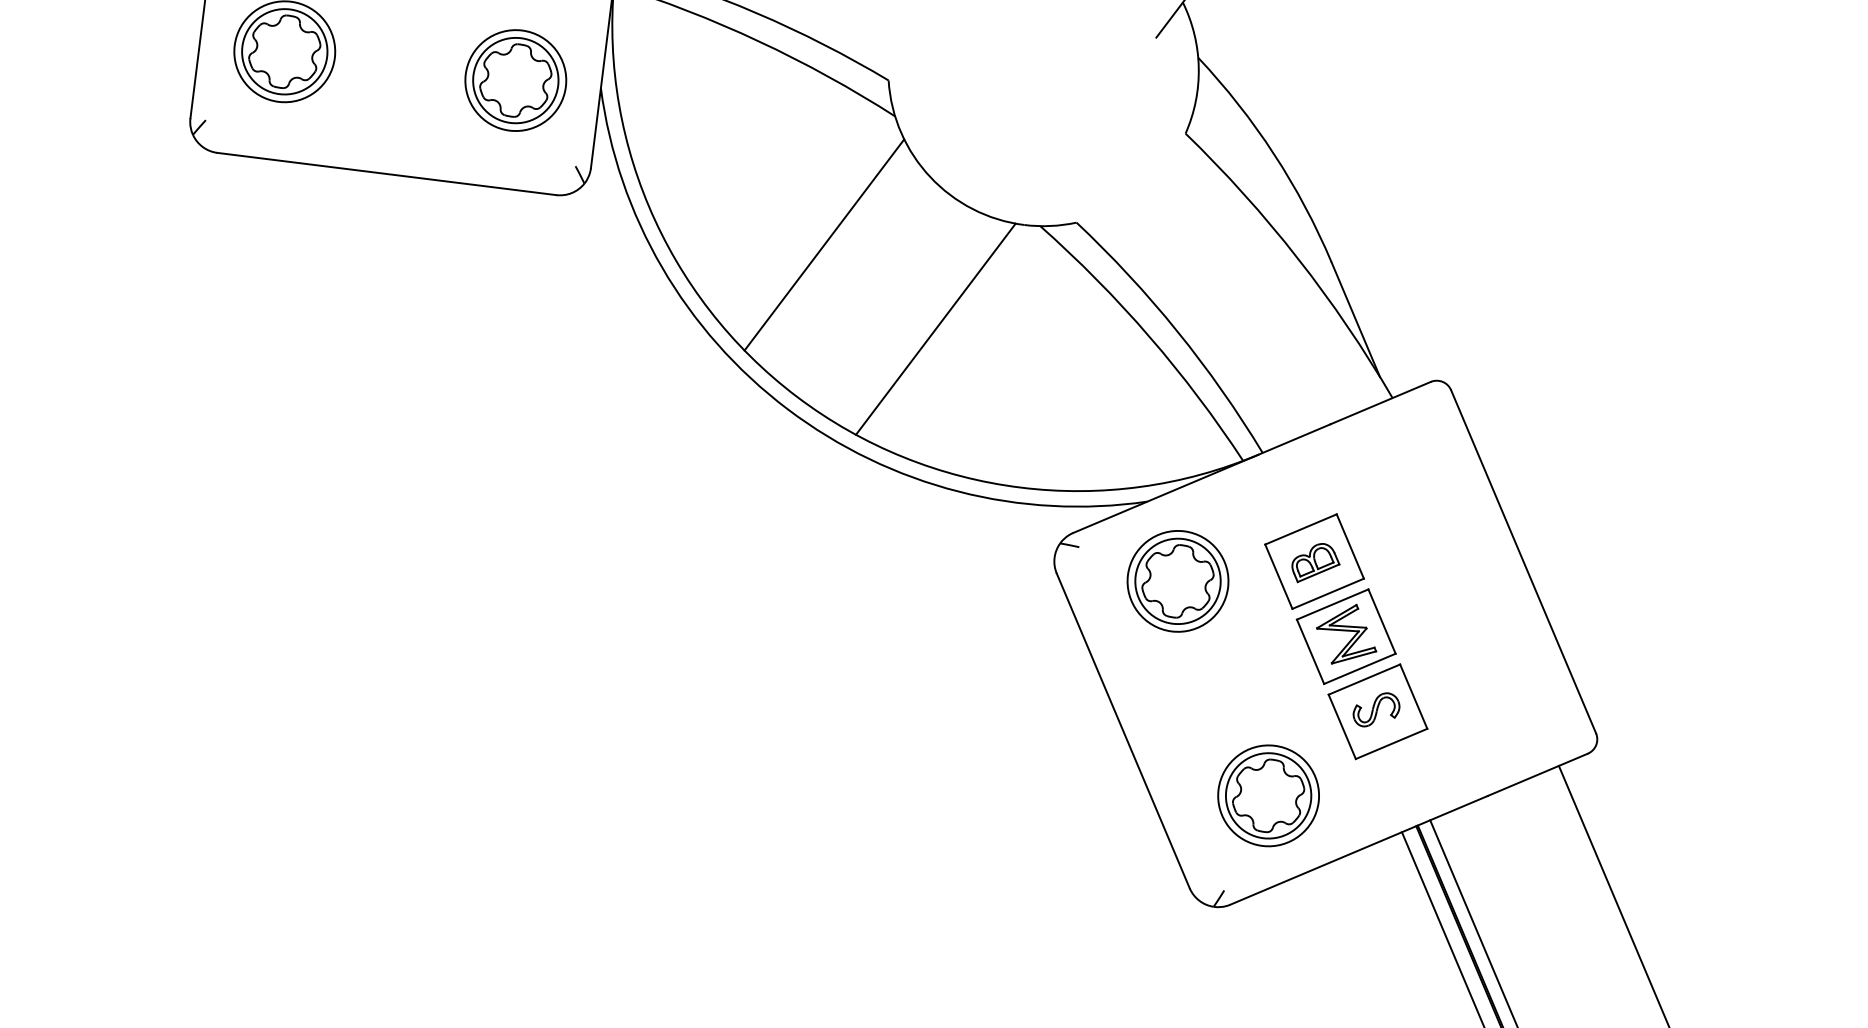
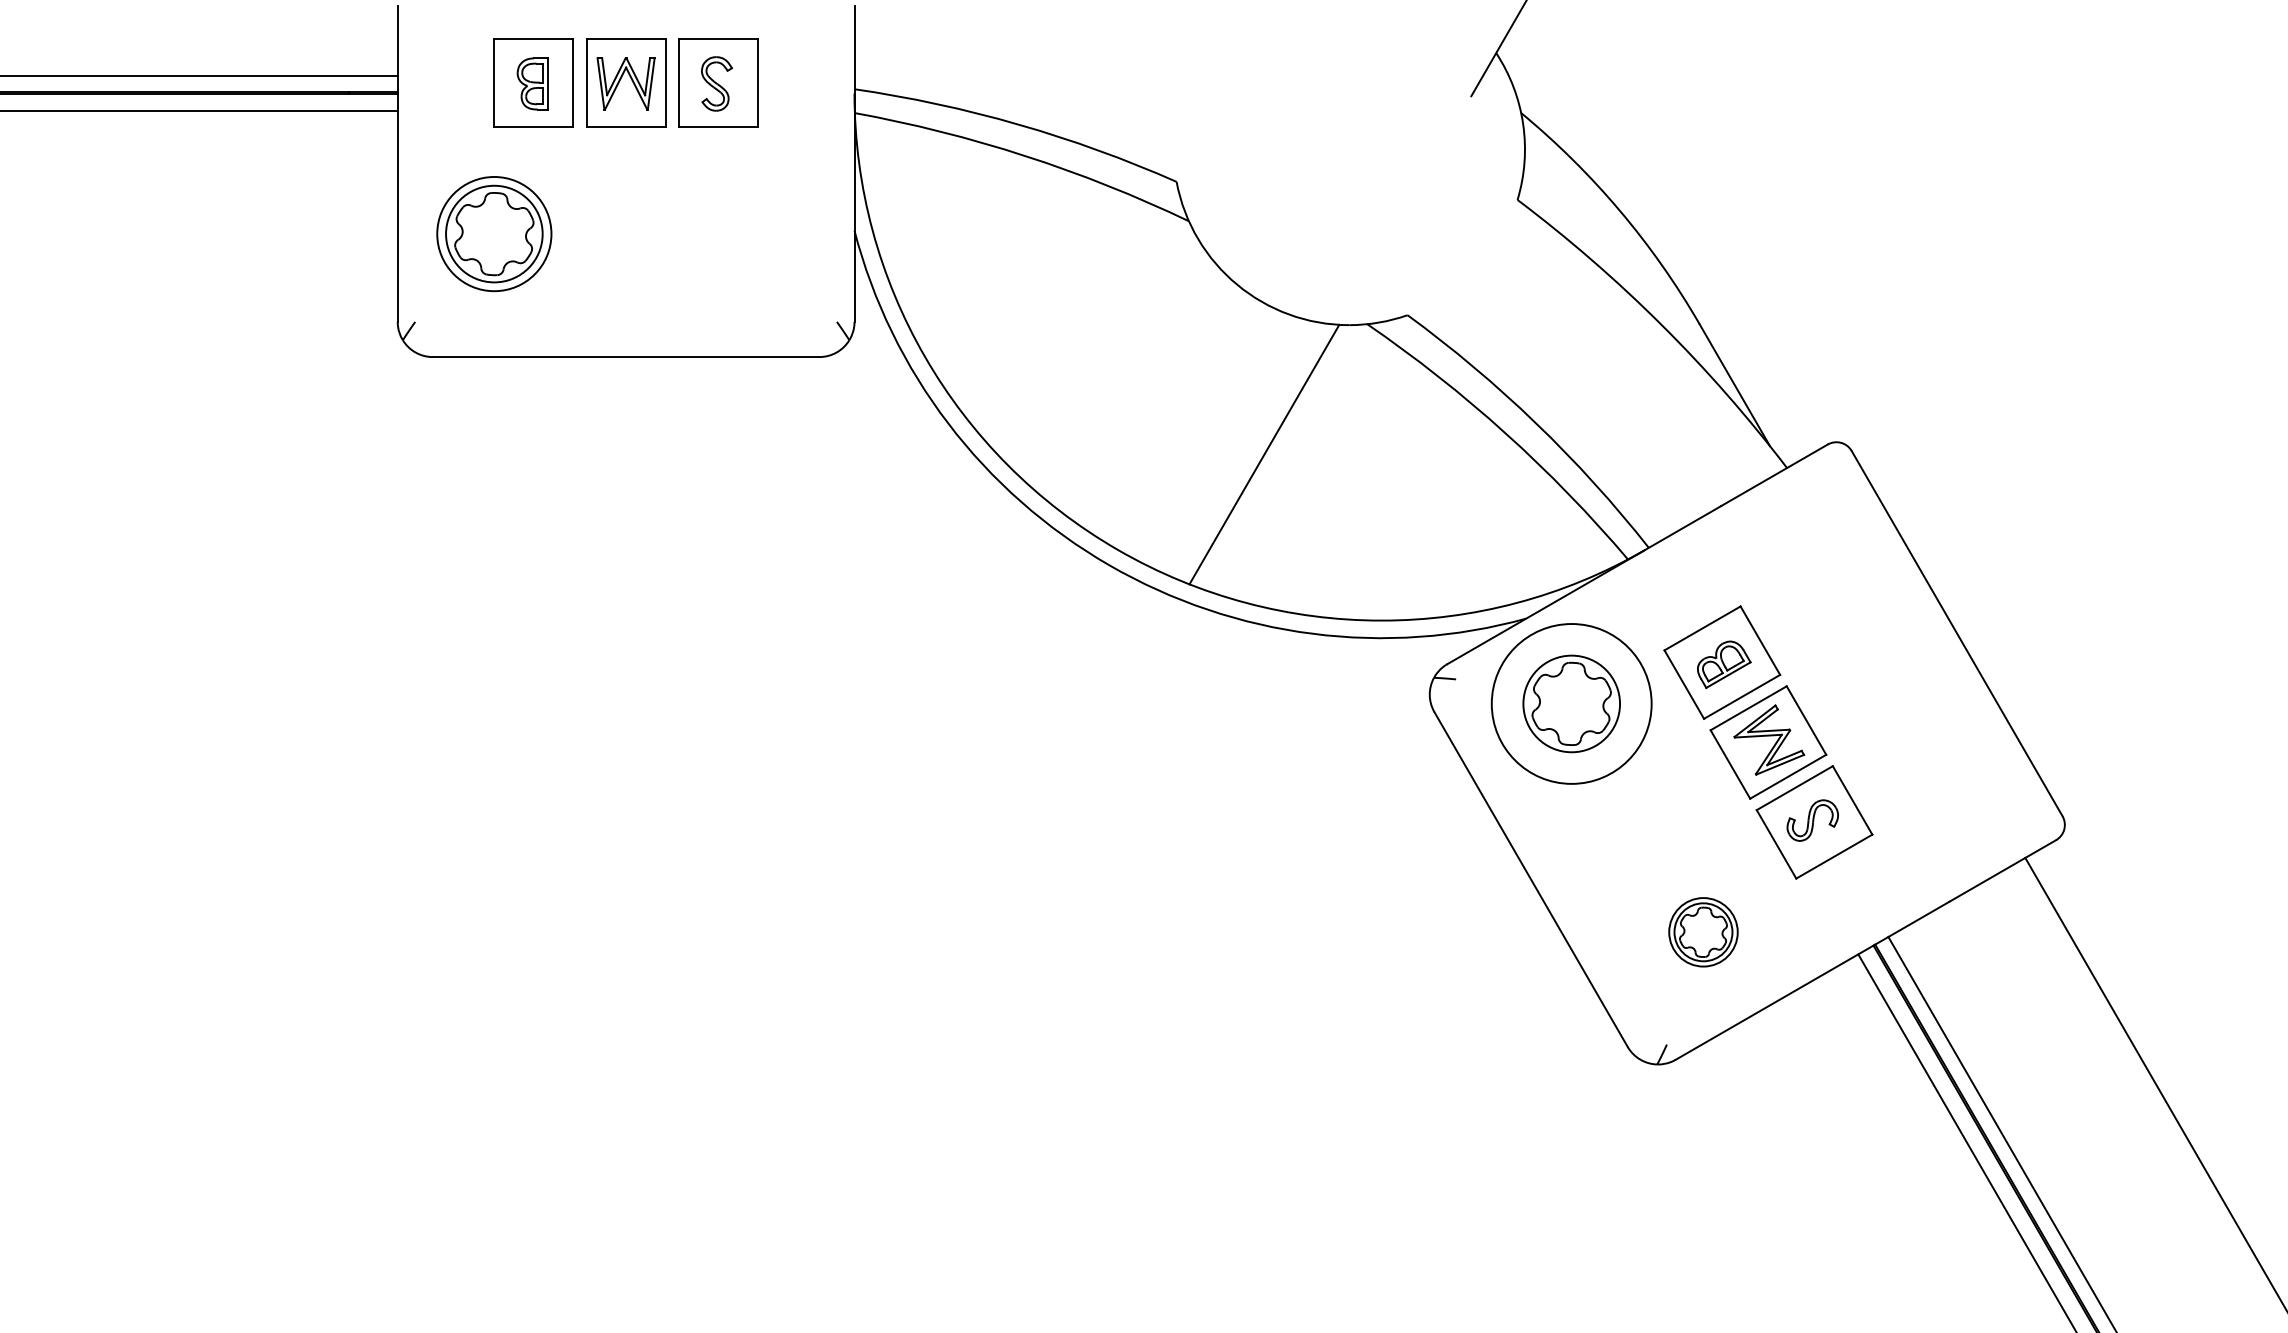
part: (515, 80) -> (757, 234), removed
line: (824, 244) -> (1127, 375), removed
circle: (1177, 580) -> (1571, 703), size x1.4
part: (1268, 796) -> (1703, 932), size x0.6

